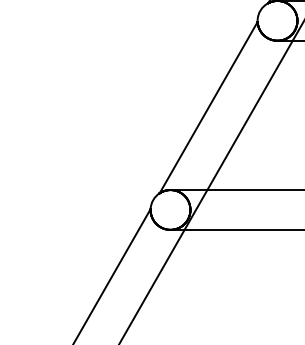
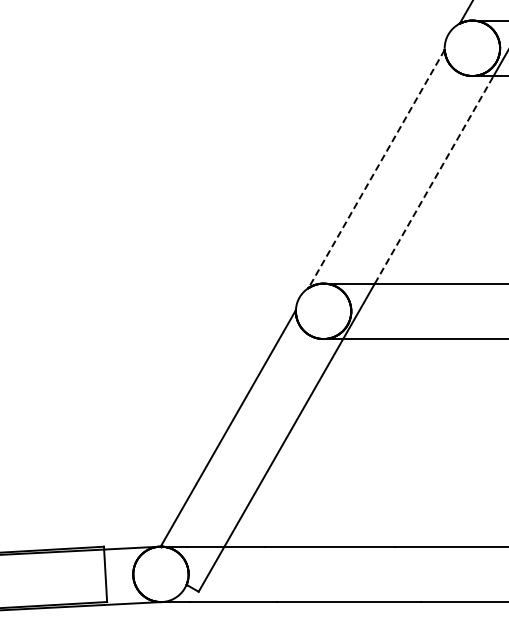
line: (208, 107) -> (376, 169), solid -> dashed
line: (250, 115) -> (434, 179), solid -> dashed

